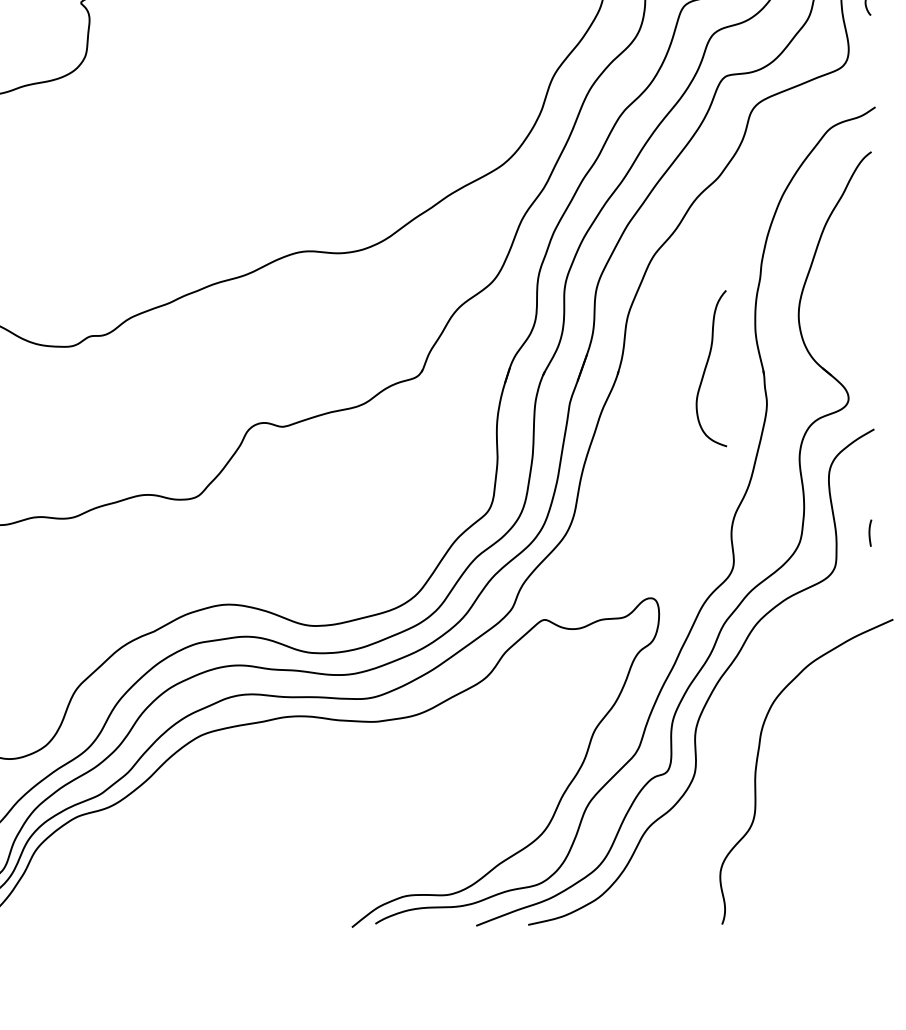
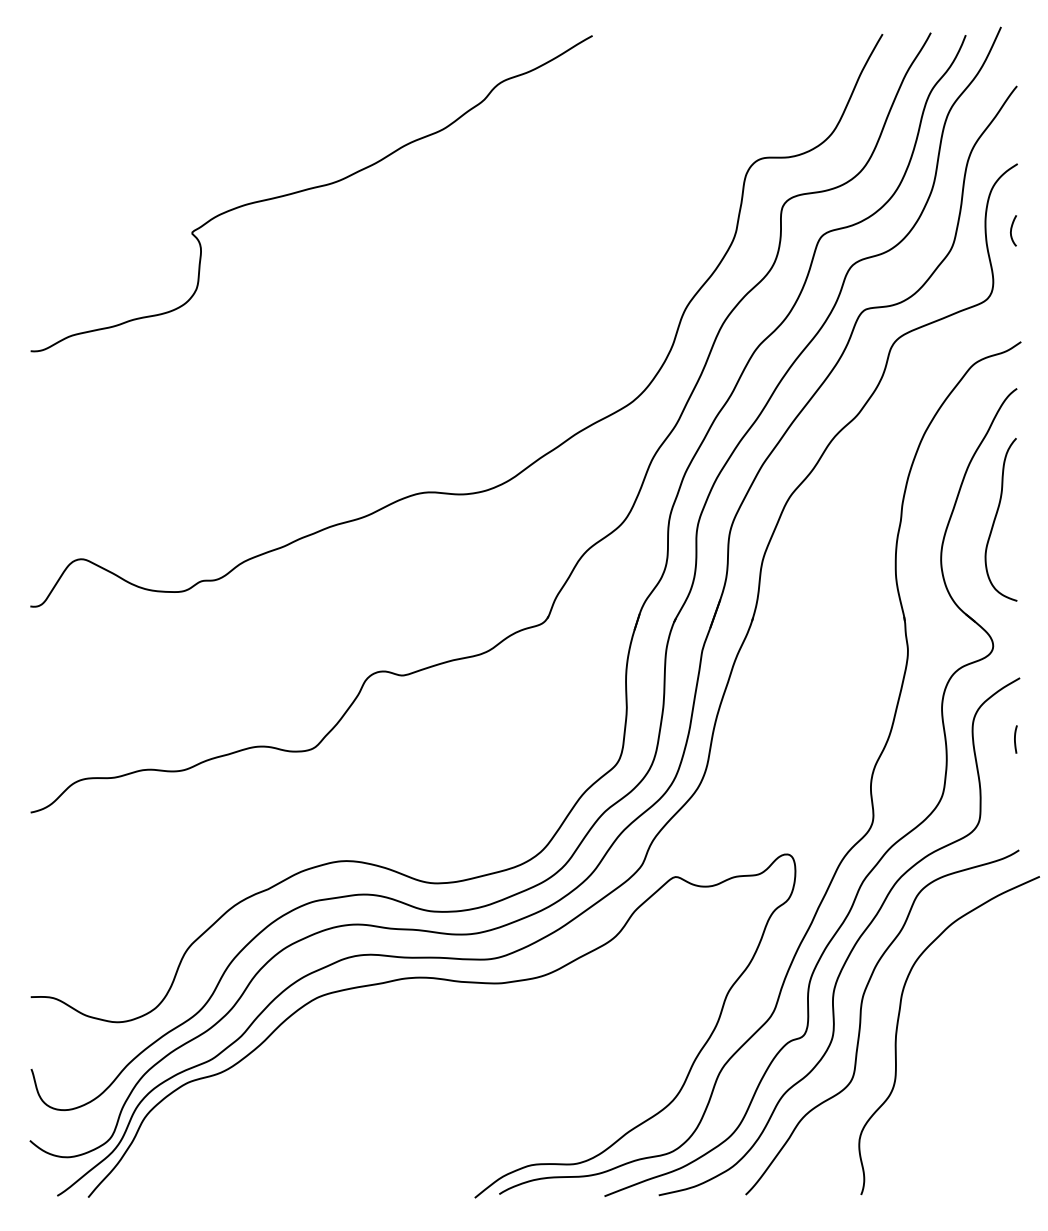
curve: (707, 366) -> (996, 517), moved
line: (870, 533) -> (1015, 739), moved
curve: (722, 759) -> (861, 1022), added

